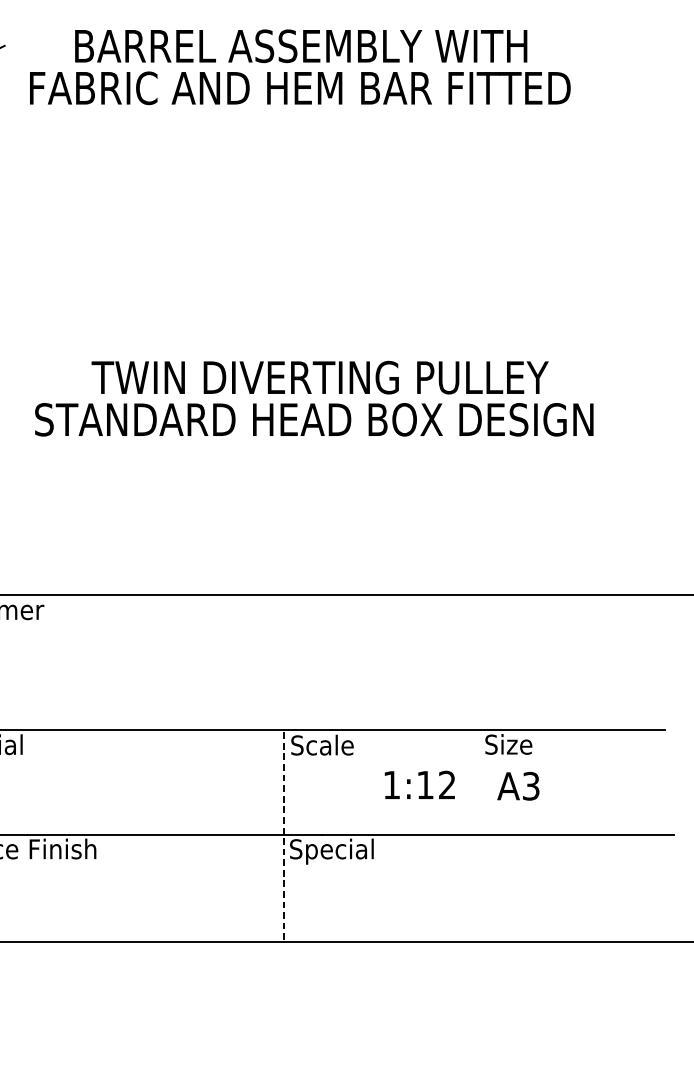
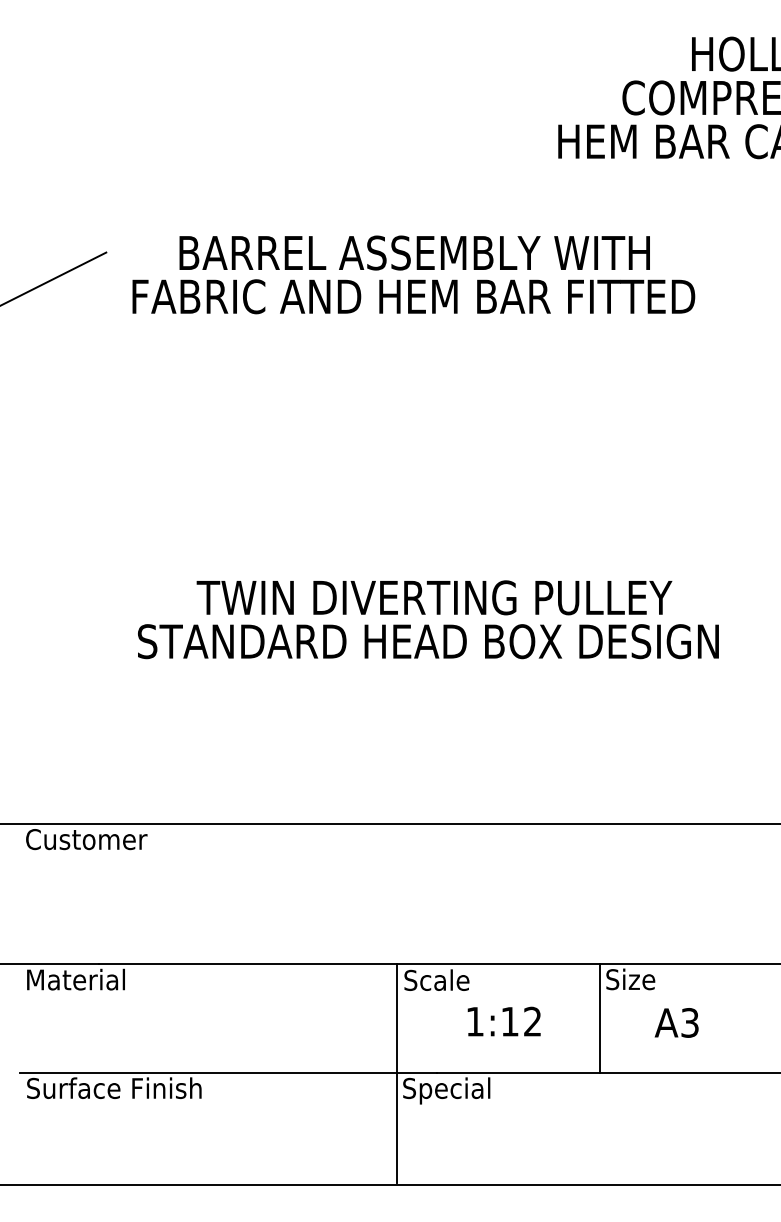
line: (479, 782) -> (600, 1018), added
text: (419, 784) -> (503, 1021), moved
text: (518, 785) -> (676, 1022), moved
line: (284, 833) -> (397, 1072), dashed -> solid

